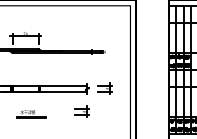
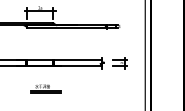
part: (81, 111) -> (96, 85), removed

